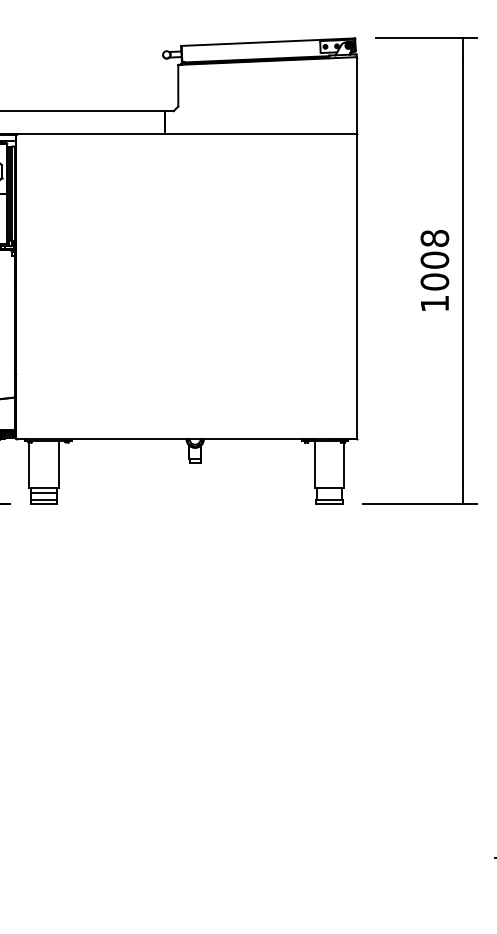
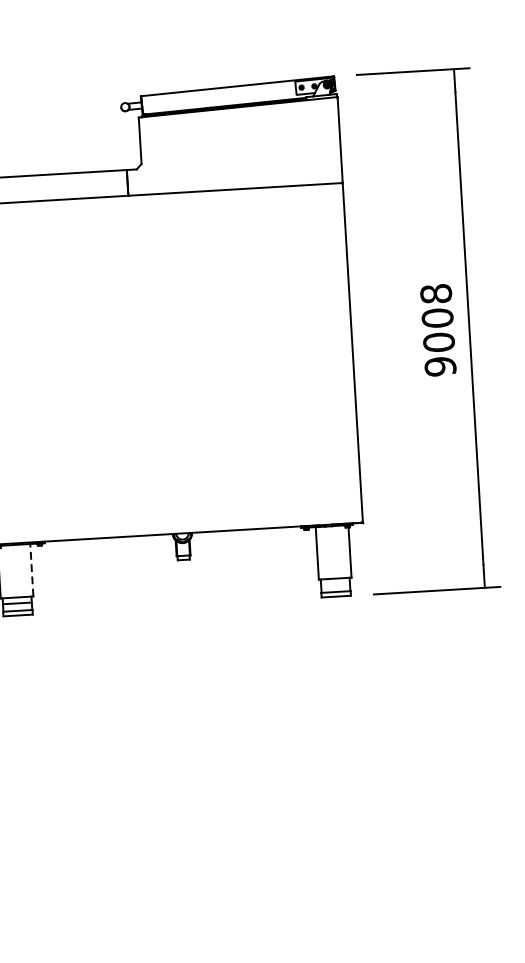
text: (434, 303) -> (440, 366), 1008 -> 9008
line: (58, 464) -> (31, 570), solid -> dashed

